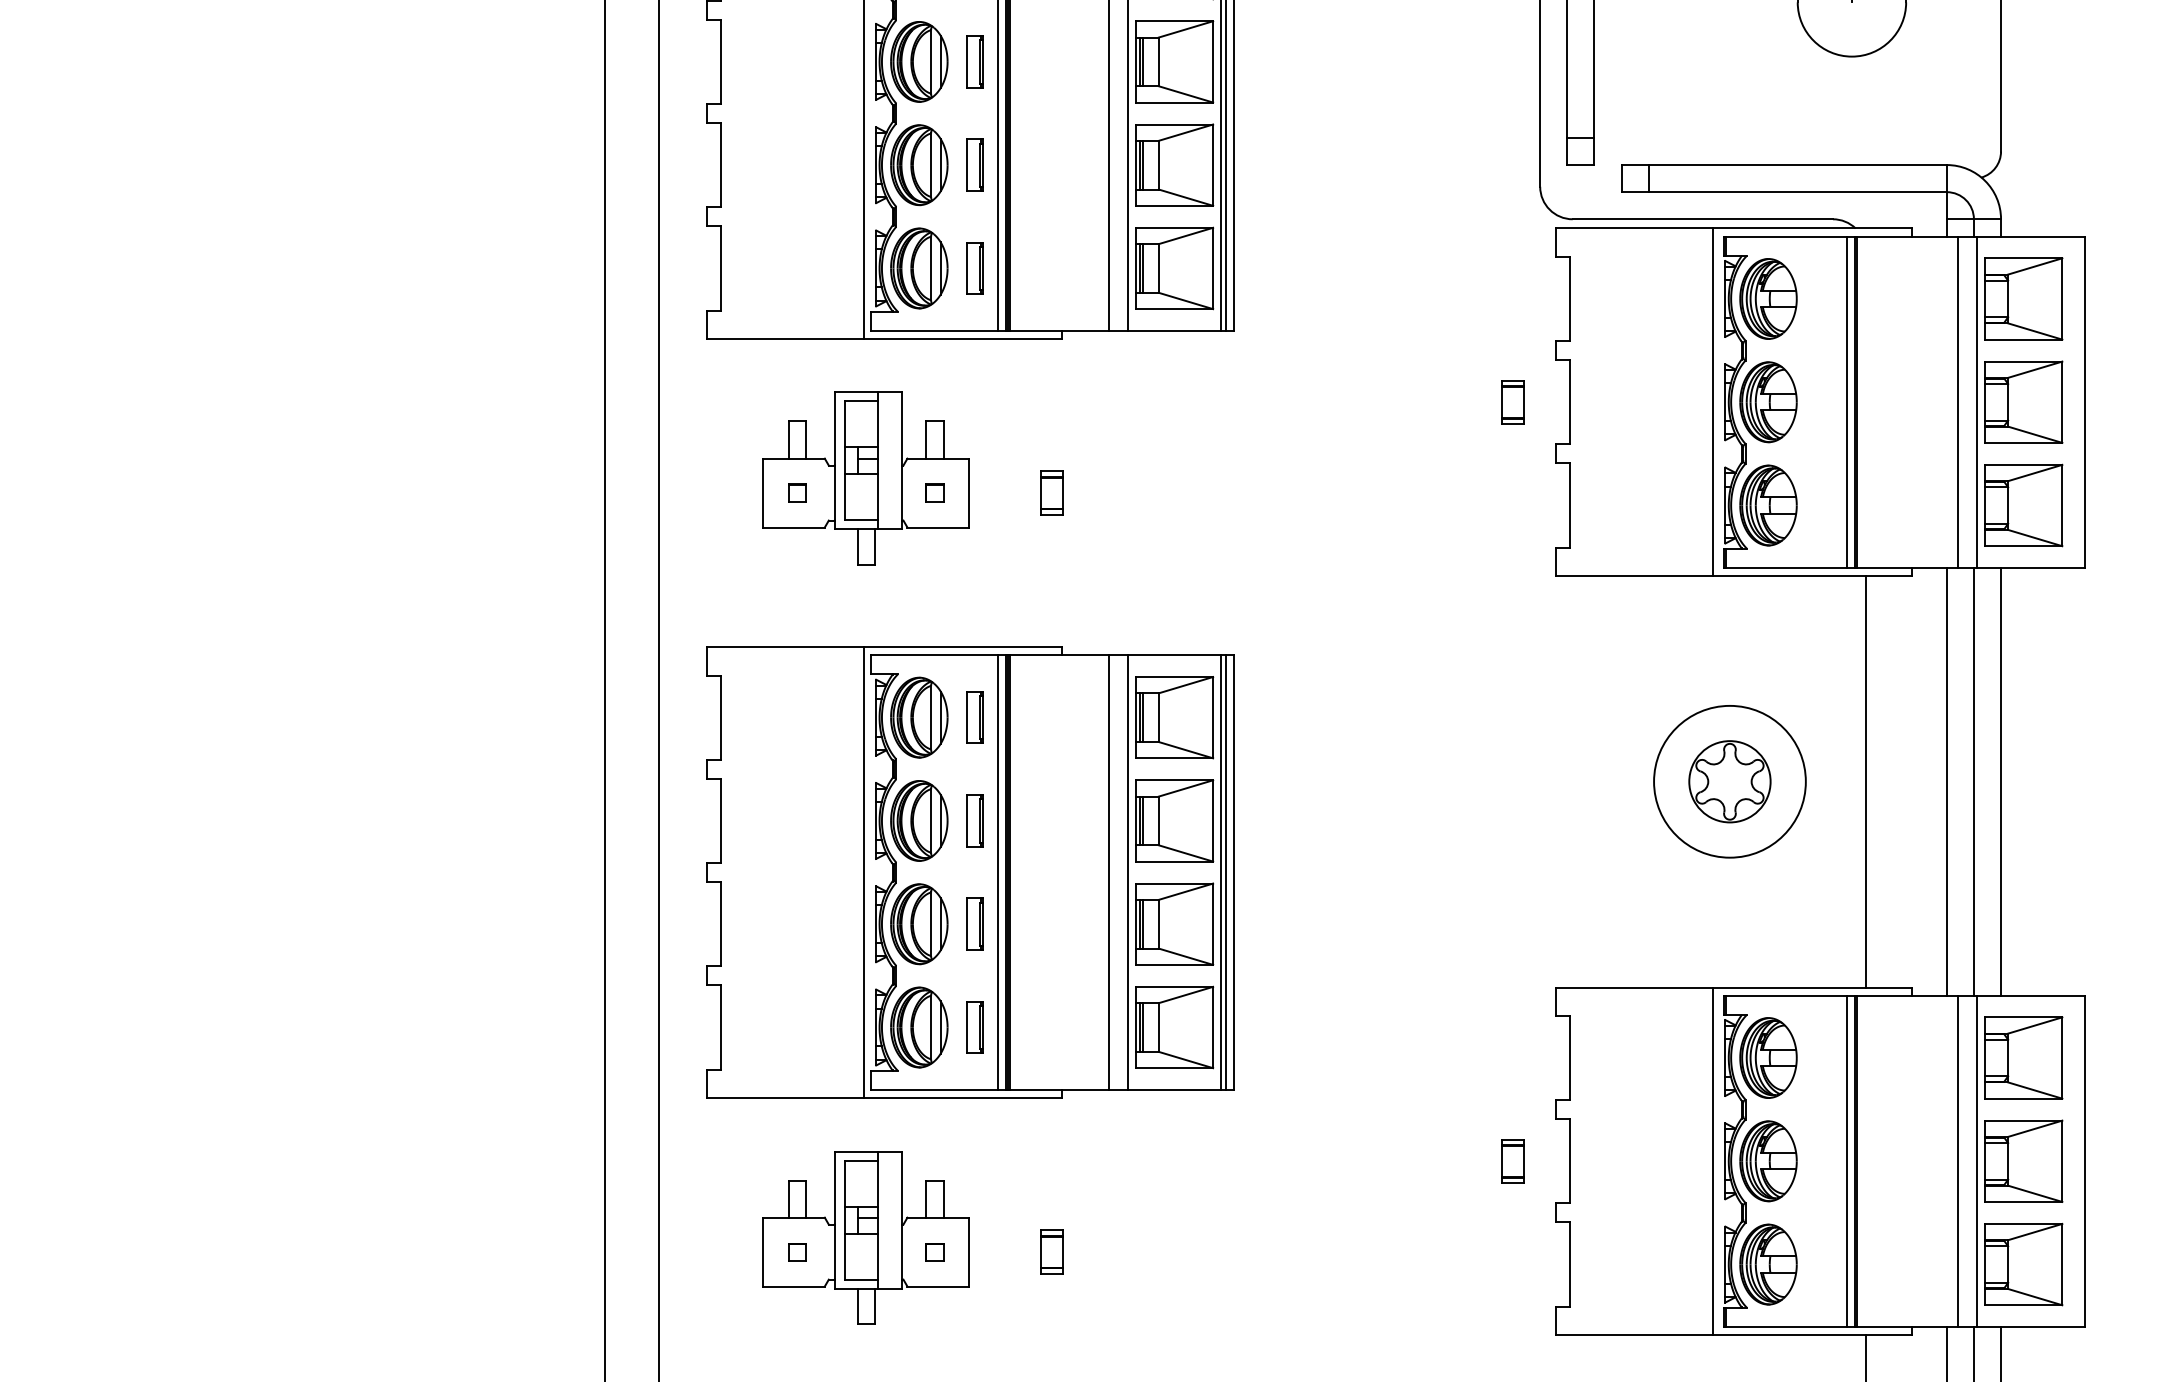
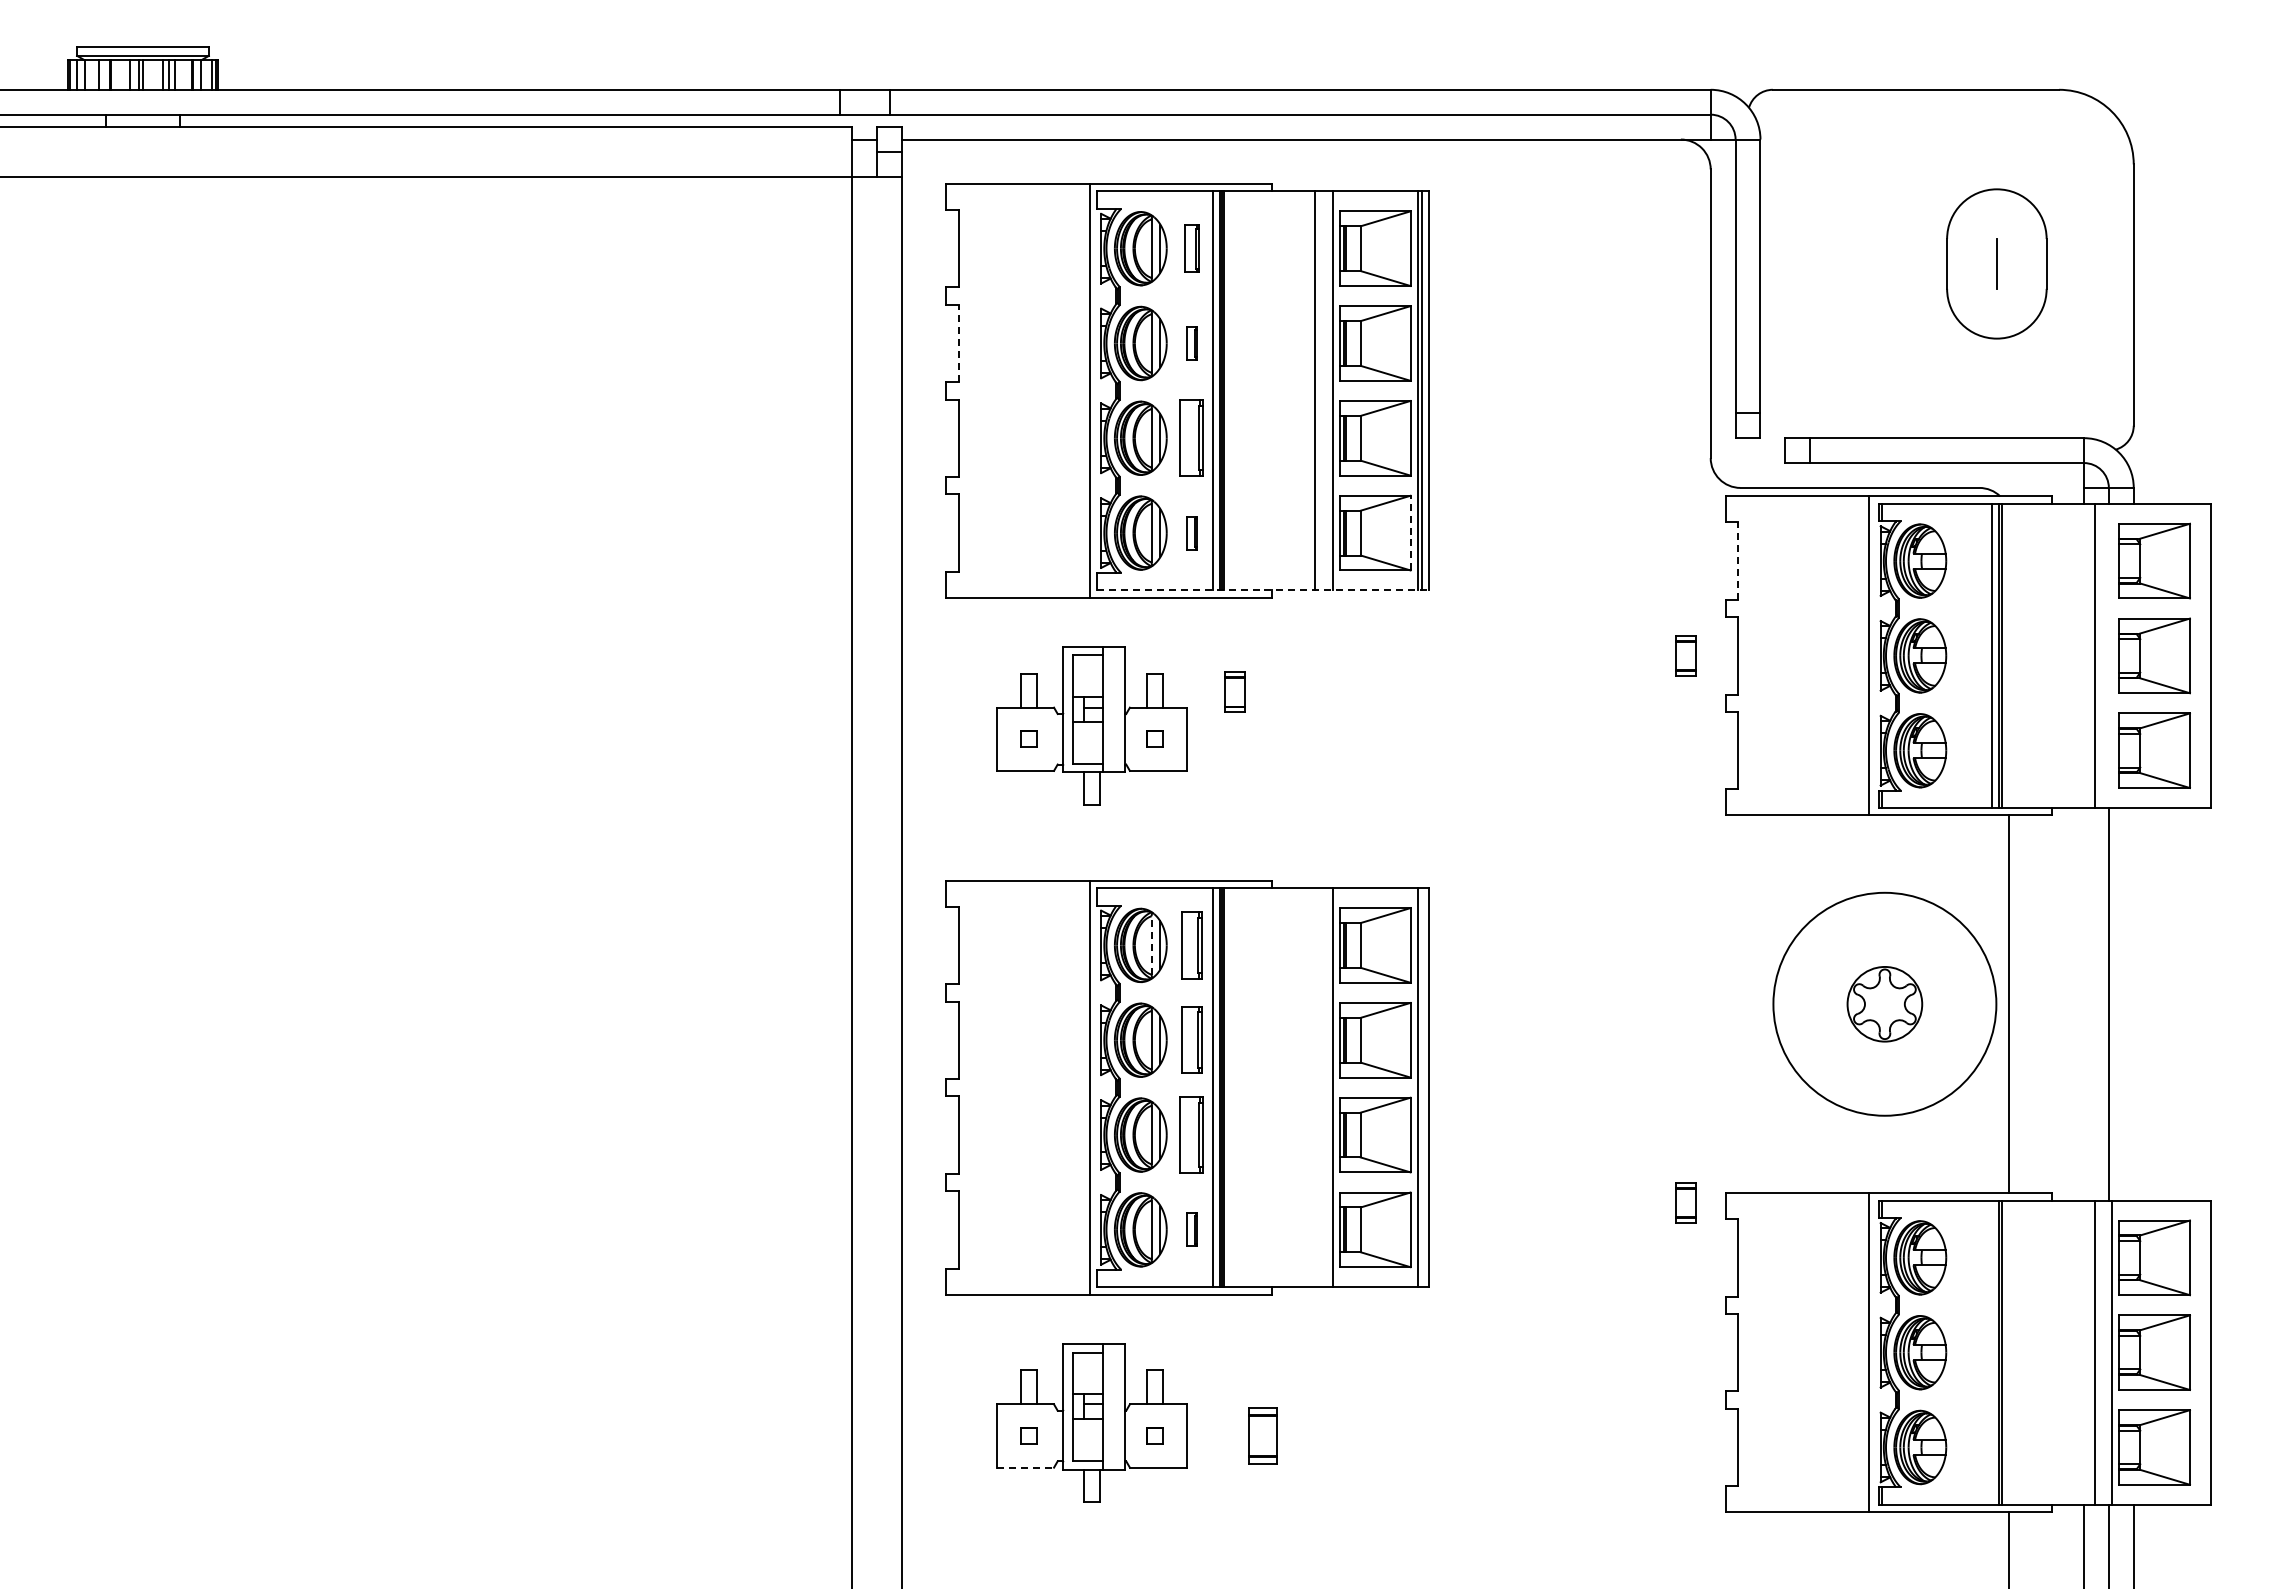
line: (720, 61) -> (958, 343), solid -> dashed
part: (974, 61) -> (1191, 343), size x0.7
part: (974, 165) -> (1191, 438), size x1.6
part: (974, 267) -> (1191, 532), size x0.7
line: (1213, 267) -> (1410, 532), solid -> dashed
line: (1570, 299) -> (1738, 561), solid -> dashed
line: (1052, 330) -> (1263, 590), solid -> dashed
line: (1977, 401) -> (2112, 655), removed
part: (1051, 492) -> (1234, 691), moved
line: (930, 716) -> (1151, 944), solid -> dashed
part: (974, 717) -> (1191, 945), size x1.4
circle: (1729, 780) -> (1884, 1003), size x1.6
line: (1946, 780) -> (2083, 1003), removed
line: (2000, 780) -> (2133, 1003), removed
part: (974, 821) -> (1191, 1040), size x1.4
line: (1108, 872) -> (1314, 1087), removed
line: (1226, 872) -> (1422, 1087), removed
part: (974, 923) -> (1191, 1134), size x1.6
part: (974, 1027) -> (1191, 1229), size x0.7
part: (1512, 1161) -> (1685, 1202), moved
line: (1847, 1161) -> (1992, 1352), removed
part: (1051, 1251) -> (1262, 1435), size x1.4
line: (794, 1286) -> (1026, 1467), solid -> dashed

